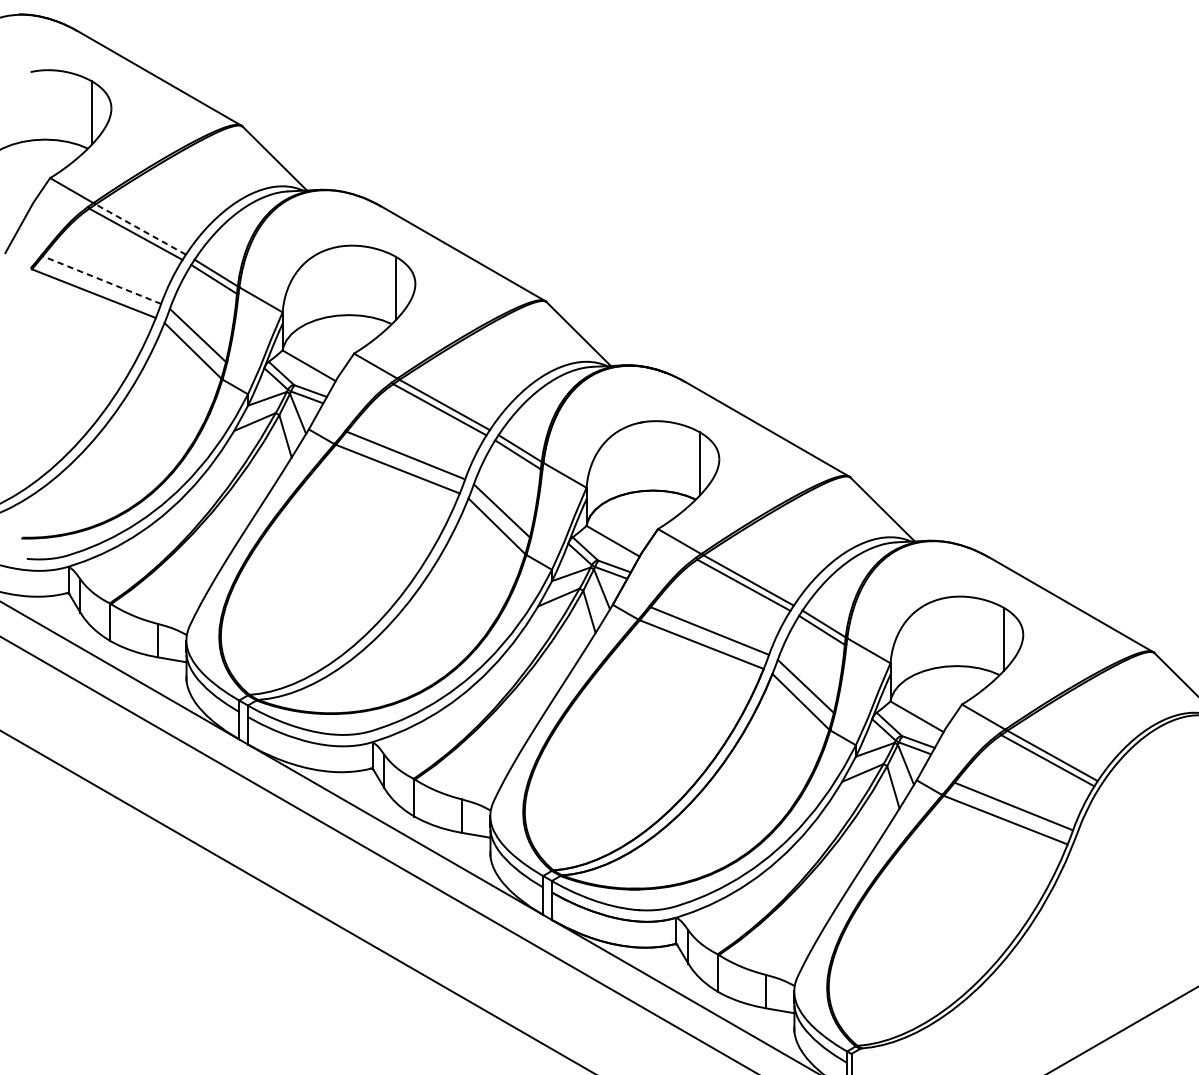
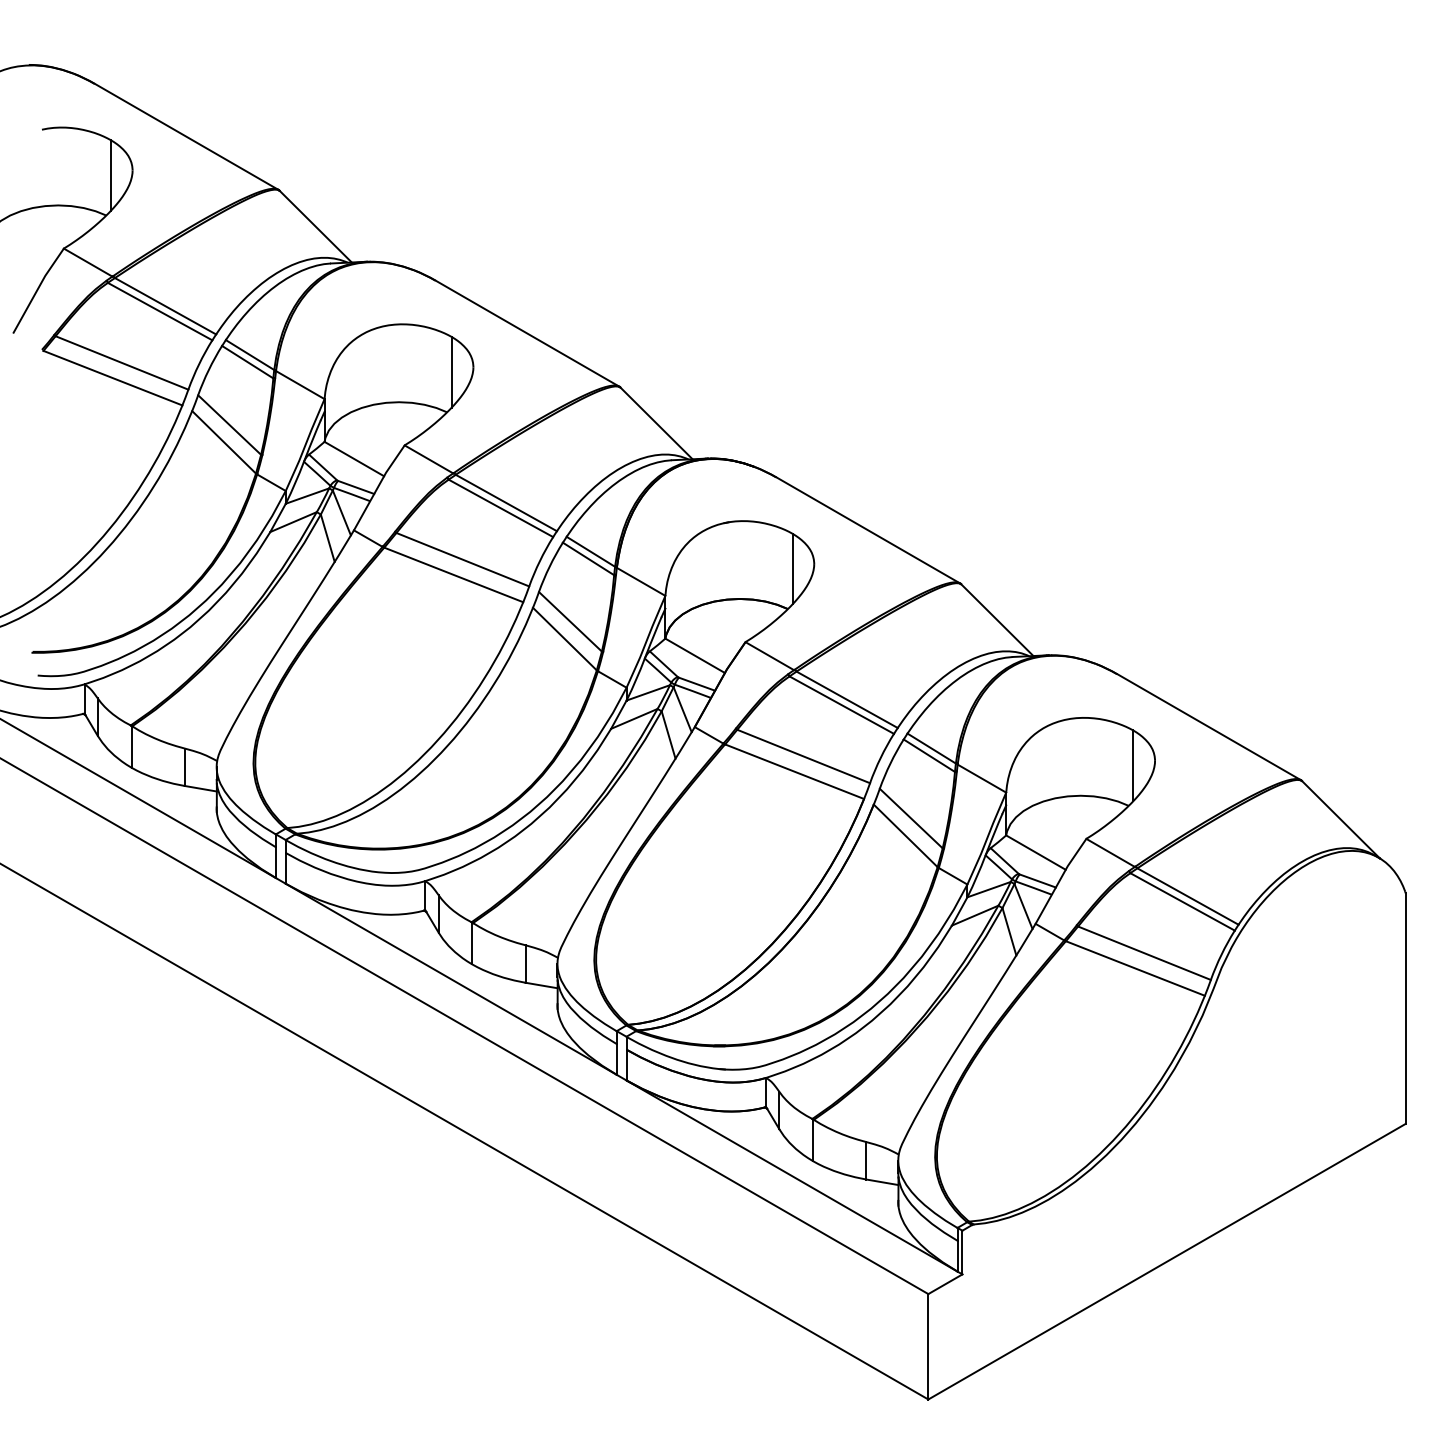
line: (140, 229) -> (165, 306), dashed -> solid
line: (102, 279) -> (122, 362), dashed -> solid

